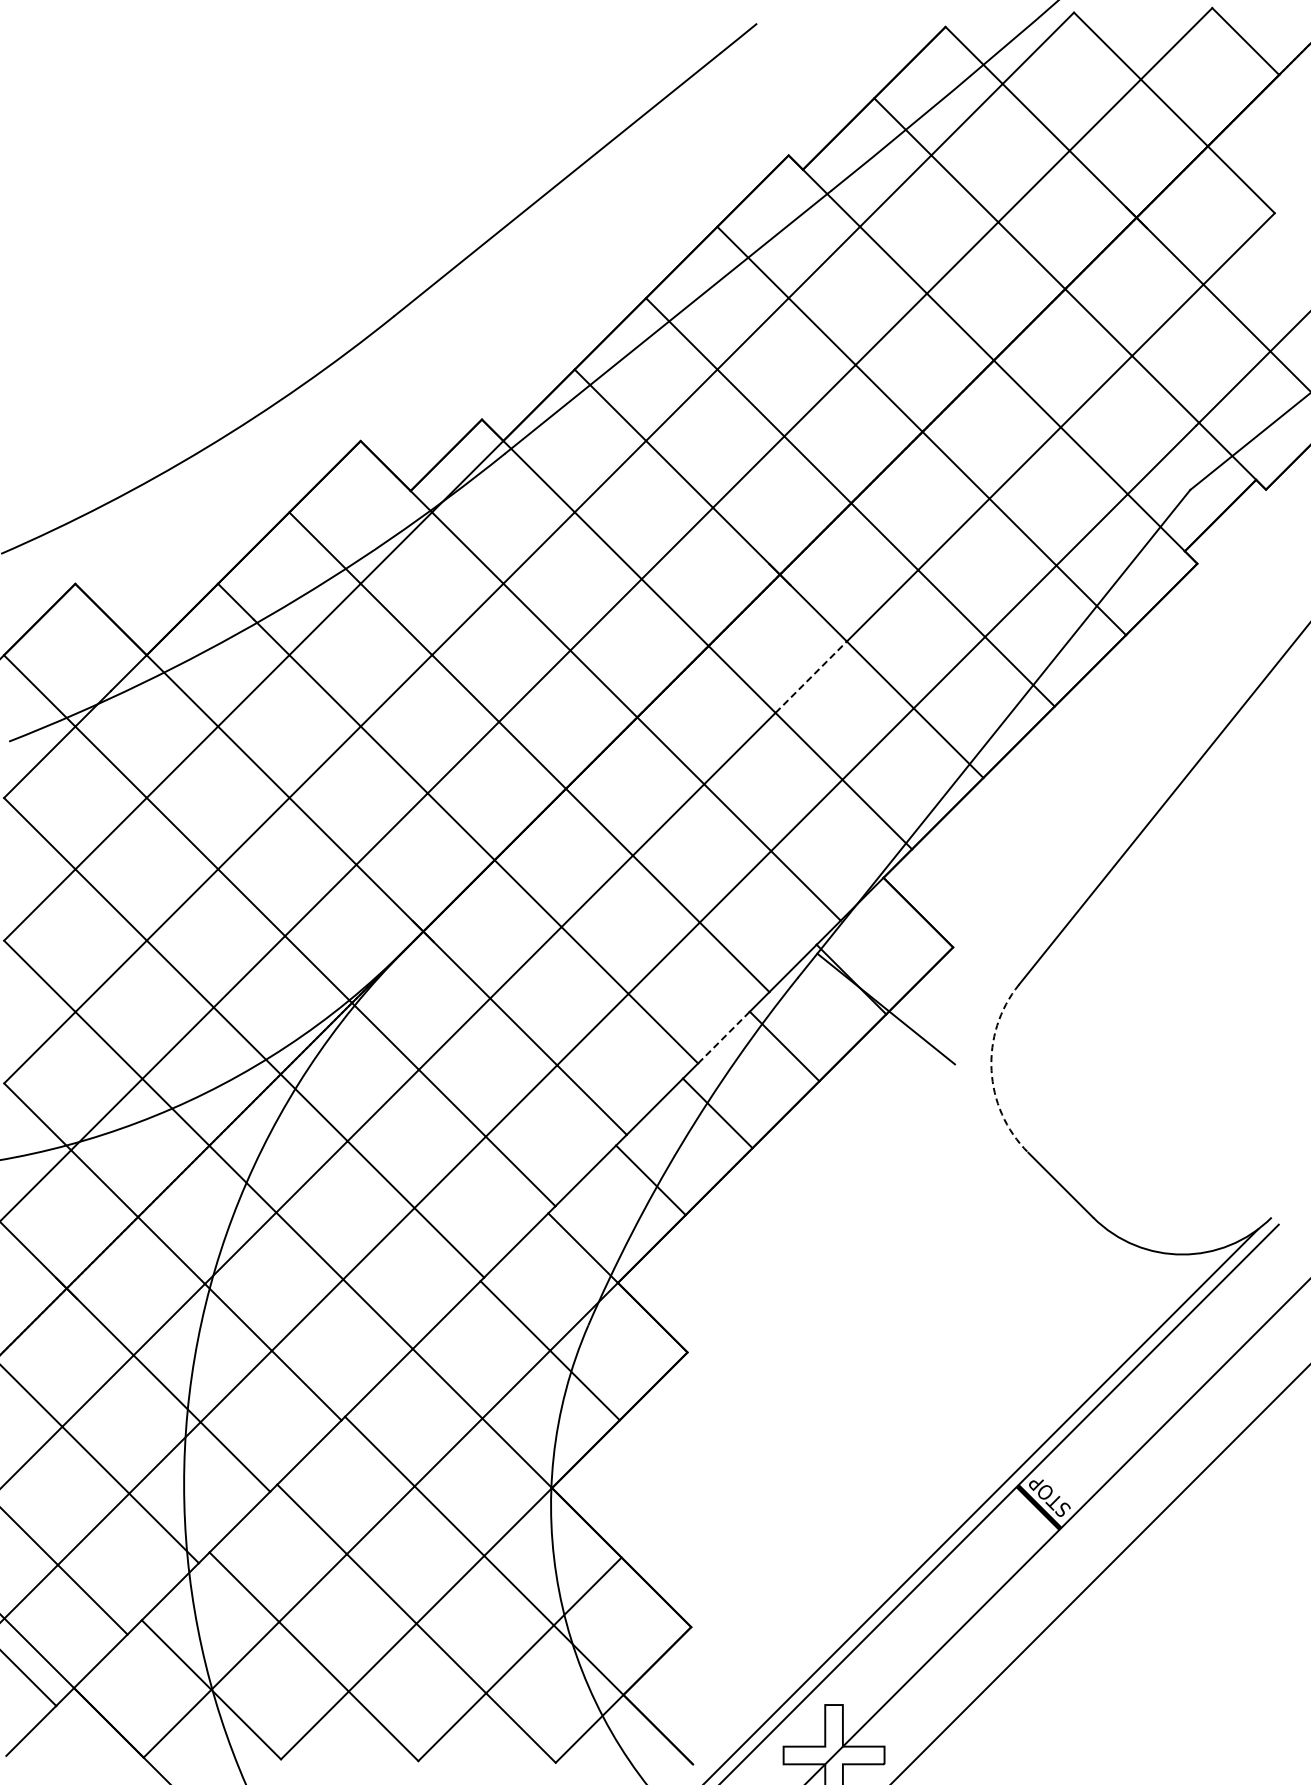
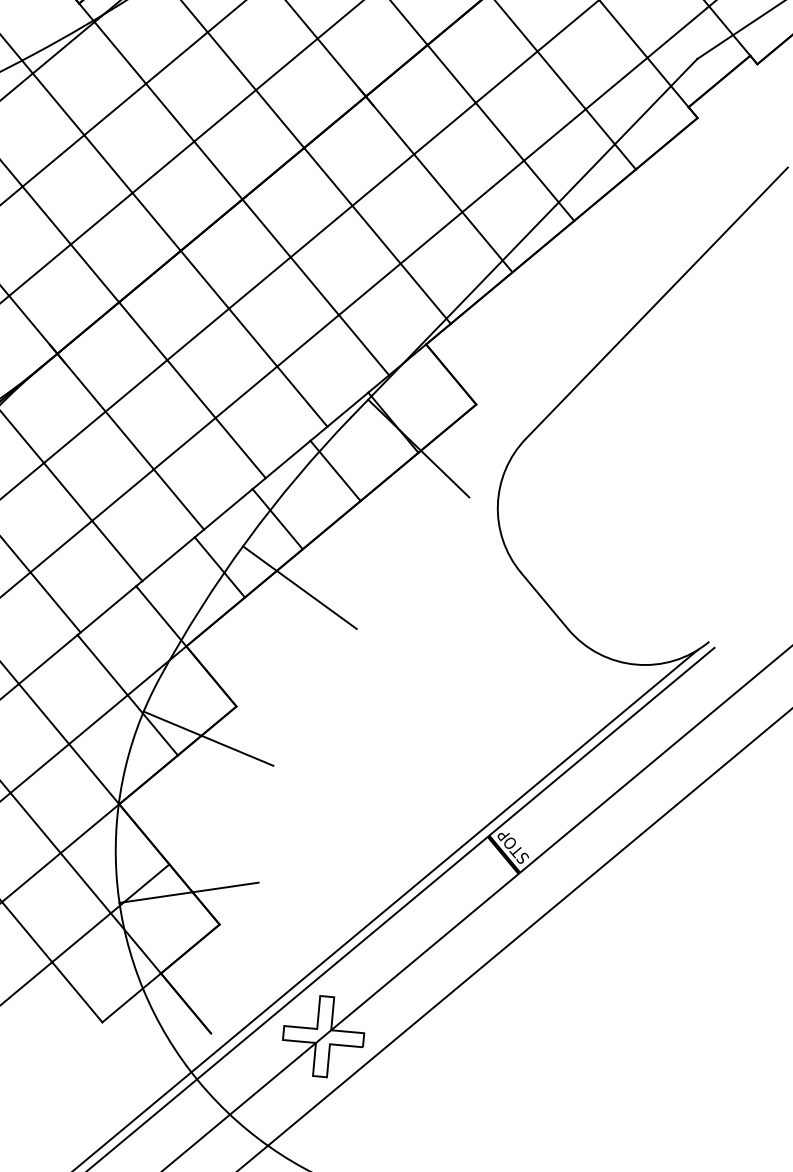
line: (811, 676) -> (383, 179), dashed -> solid
line: (723, 1037) -> (287, 459), dashed -> solid
arc: (991, 1070) -> (497, 504), dashed -> solid
line: (753, 1196) -> (300, 587), added
line: (656, 1395) -> (208, 738), added
line: (649, 1590) -> (189, 892), added

